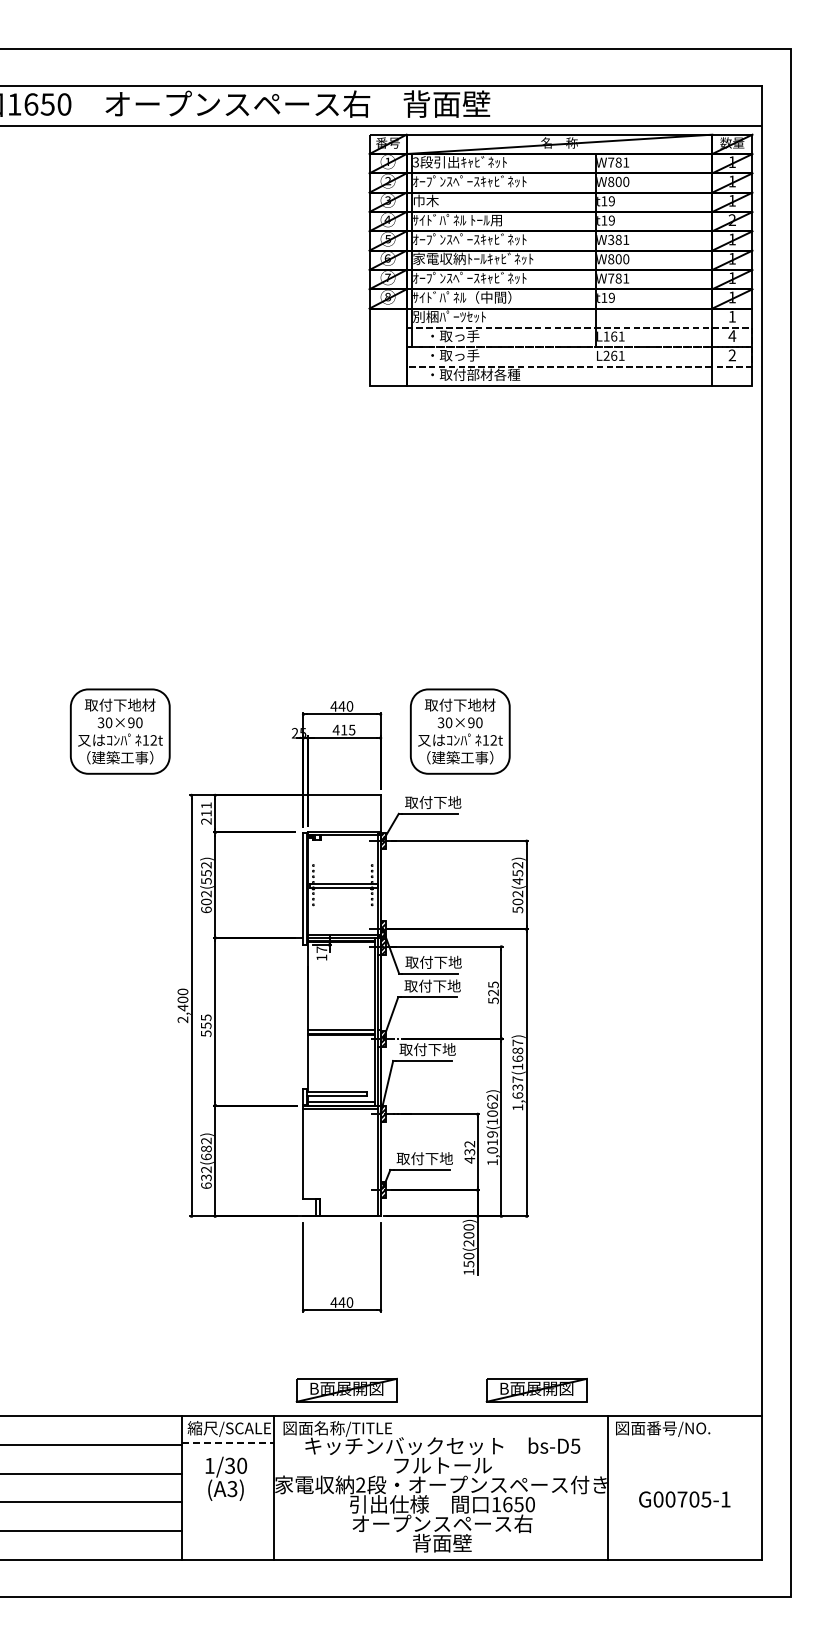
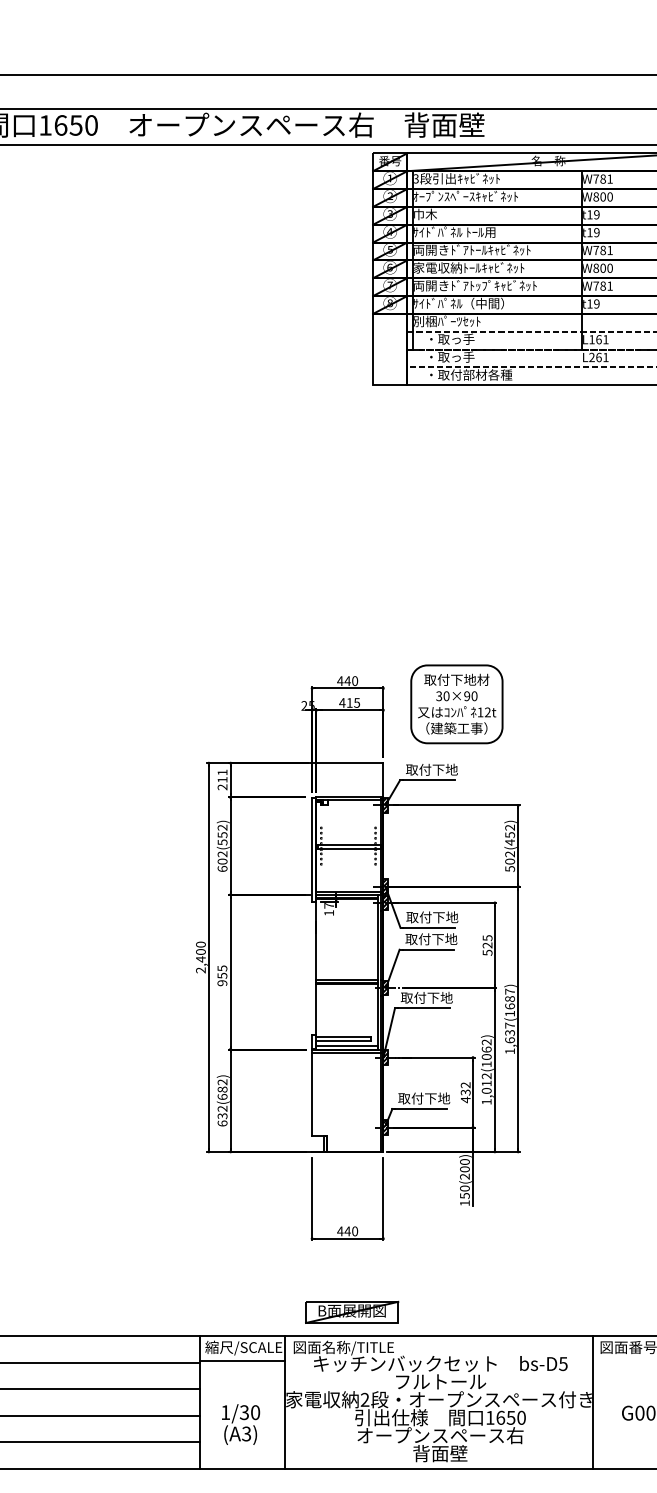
text: (476, 239) -> (471, 250), ｵｰﾌﾟﾝｽﾍﾟｰｽｷｬﾋﾞﾈｯﾄ -> 両開きﾄﾞｱﾄｰﾙｷｬﾋﾞﾈｯﾄ
text: (611, 239) -> (596, 250), W381 -> W781
text: (479, 277) -> (474, 285), ｵｰﾌﾟﾝｽﾍﾟｰｽｷｬﾋﾞﾈｯﾄ -> 両開きﾄﾞｱﾄｯﾌﾟｷｬﾋﾞﾈｯﾄ
part: (120, 731) -> (143, 704), removed
text: (205, 1033) -> (221, 983), 555 -> 955
text: (492, 1134) -> (486, 1076), 1,019(1062) -> 1,012(1062)
part: (536, 1390) -> (527, 1312), removed
line: (228, 1443) -> (242, 1361), dashed -> solid
text: (226, 1478) -> (241, 1424), moved

